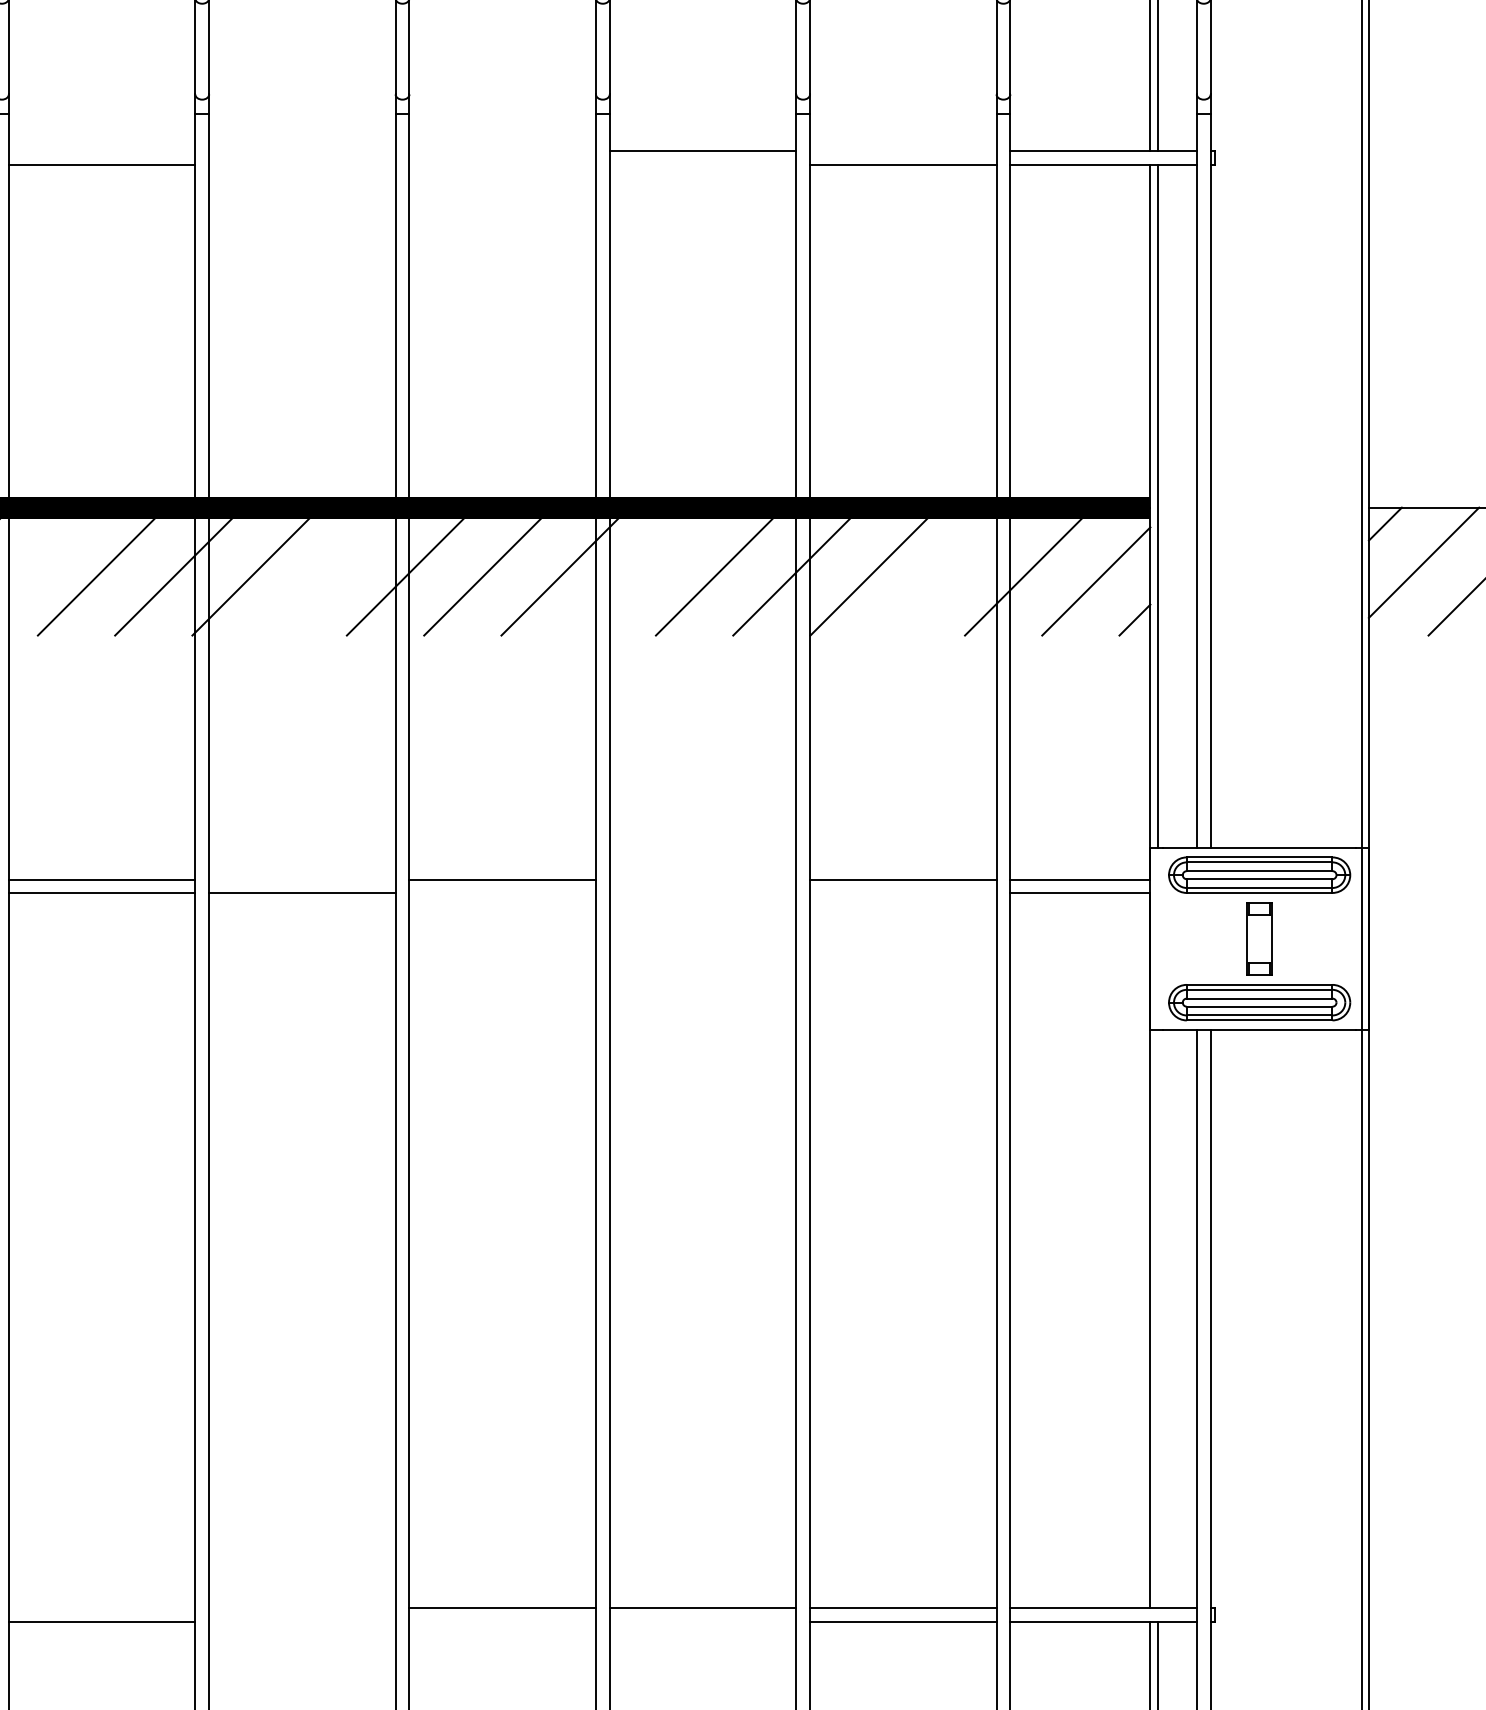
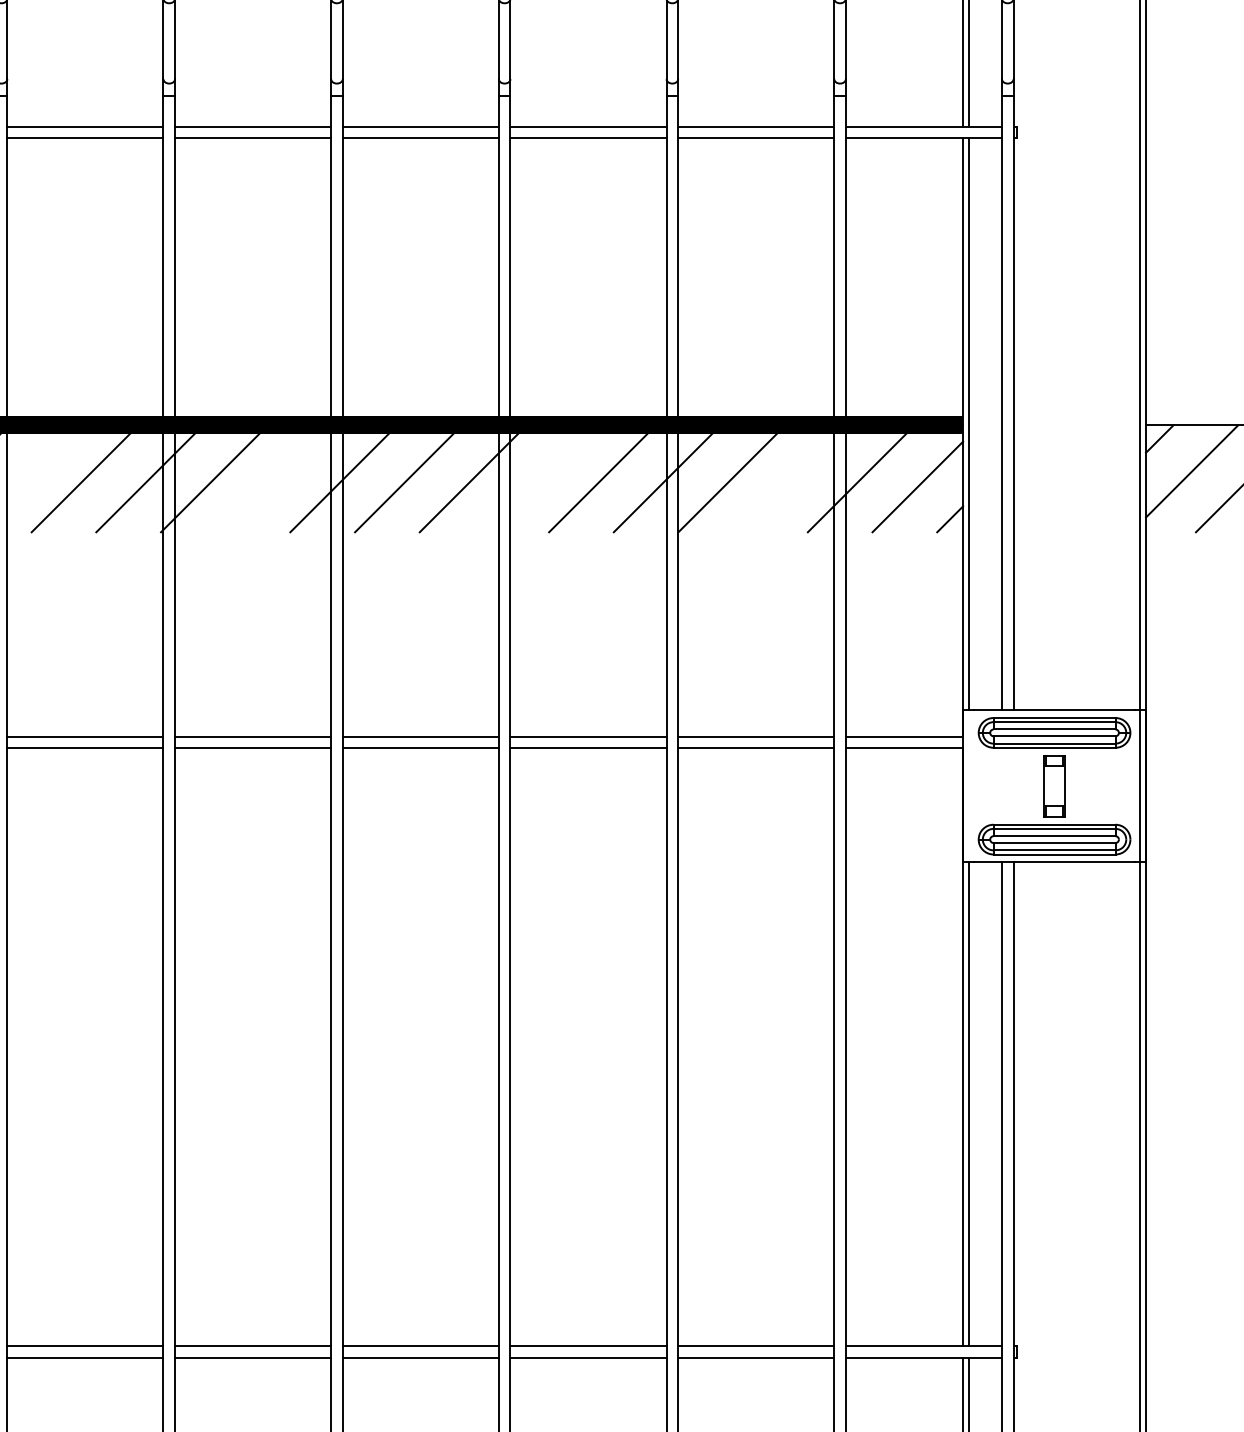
line: (102, 150) -> (85, 126), added
line: (302, 150) -> (253, 126), added
line: (502, 150) -> (420, 126), added
line: (903, 150) -> (756, 126), added
line: (302, 165) -> (253, 138), added
line: (502, 165) -> (420, 138), added
line: (702, 165) -> (588, 138), added
line: (302, 879) -> (253, 736), added
line: (702, 879) -> (588, 736), added
line: (502, 893) -> (420, 748), added
line: (702, 893) -> (588, 748), added
line: (903, 893) -> (756, 748), added
line: (1158, 1319) -> (969, 1104), added
line: (102, 1608) -> (85, 1346), added
line: (302, 1608) -> (253, 1346), added
line: (302, 1621) -> (253, 1357), added
line: (502, 1621) -> (420, 1357), added
line: (702, 1621) -> (588, 1357), added

